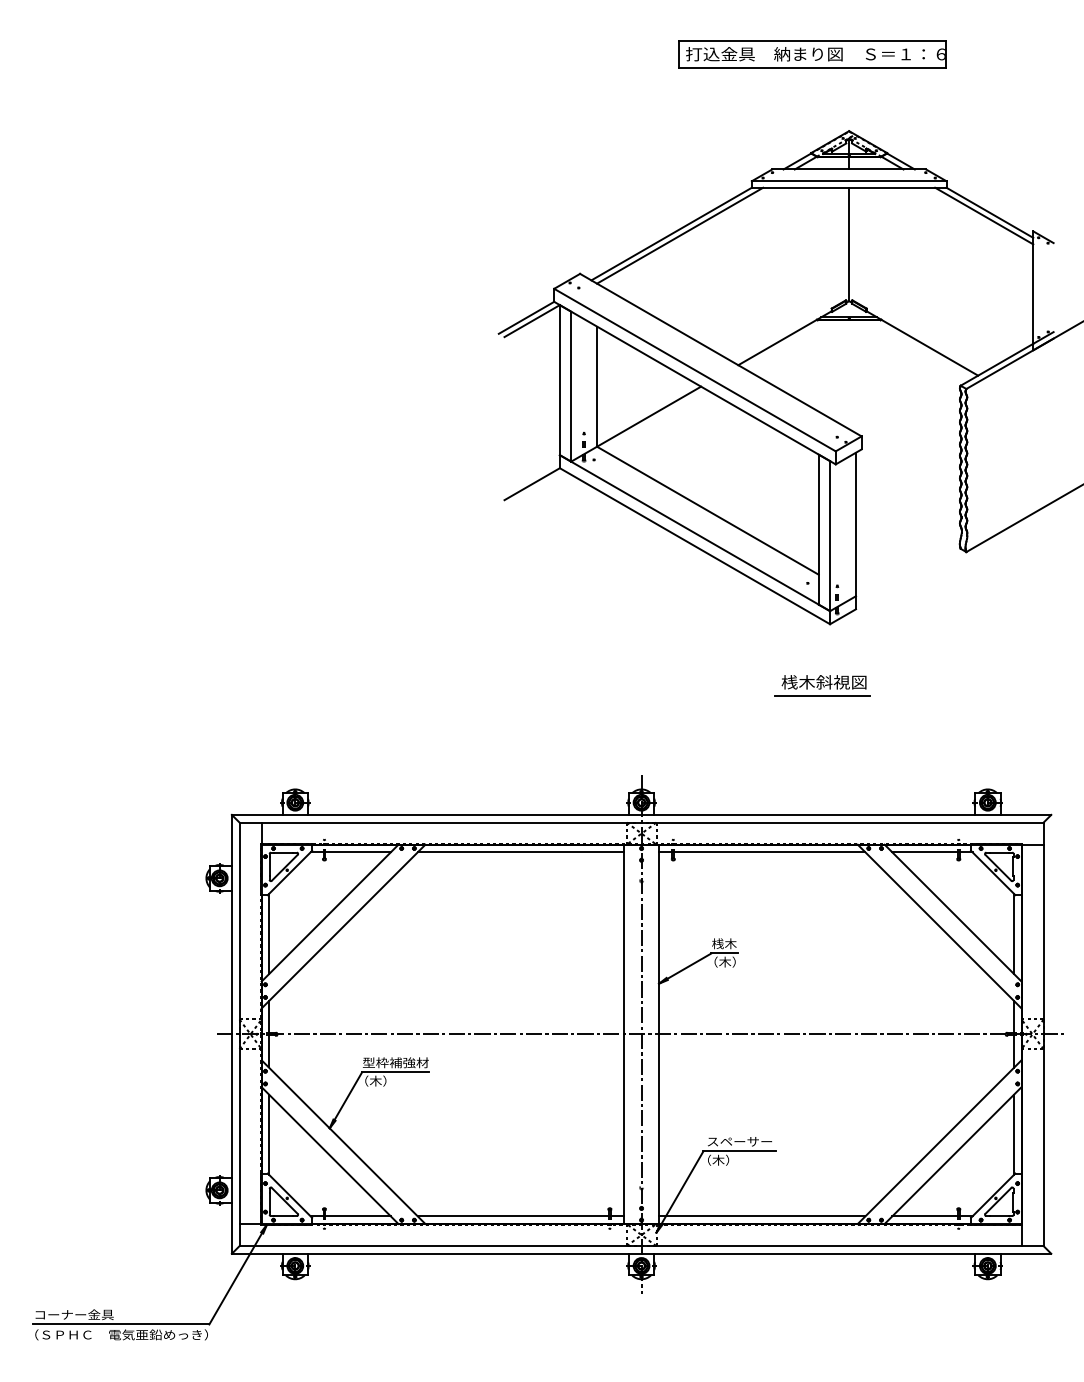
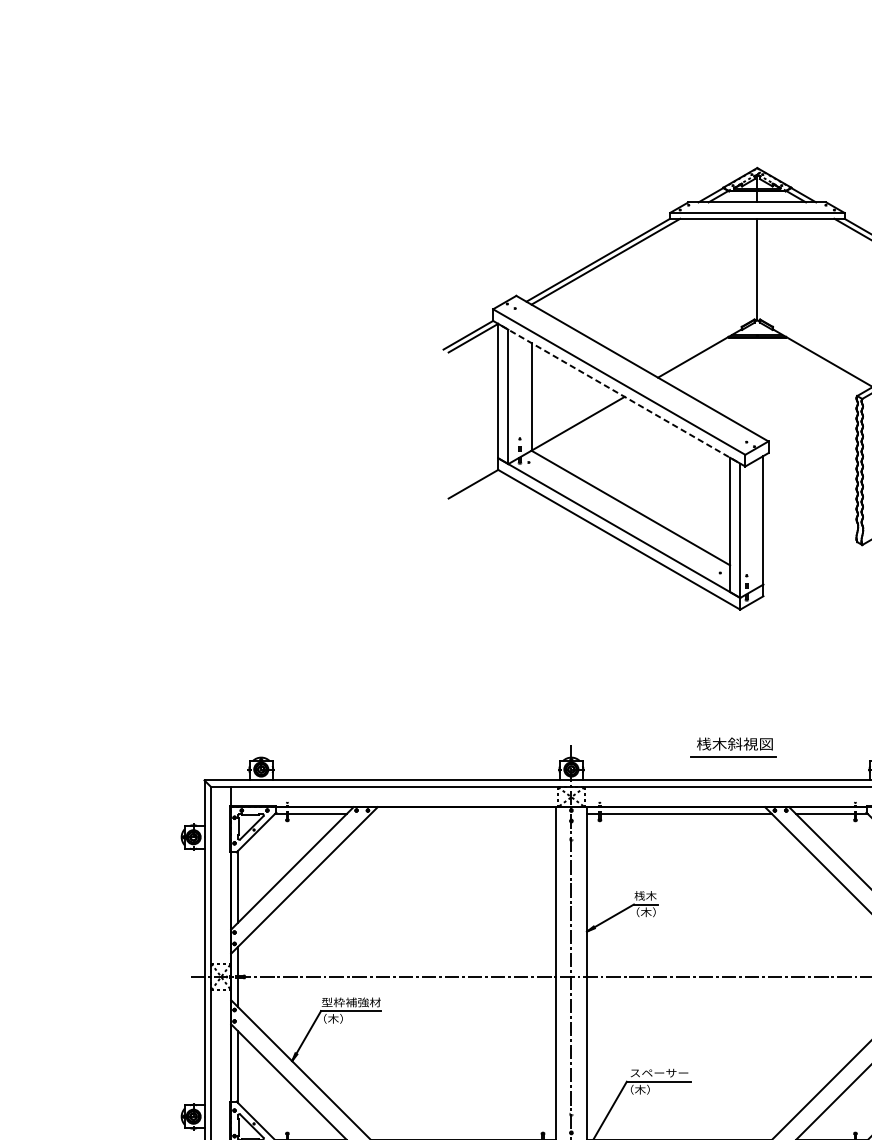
part: (812, 54) -> (724, 99), removed
line: (694, 383) -> (618, 394), solid -> dashed
part: (822, 685) -> (733, 746), moved
line: (520, 852) -> (462, 814), removed

